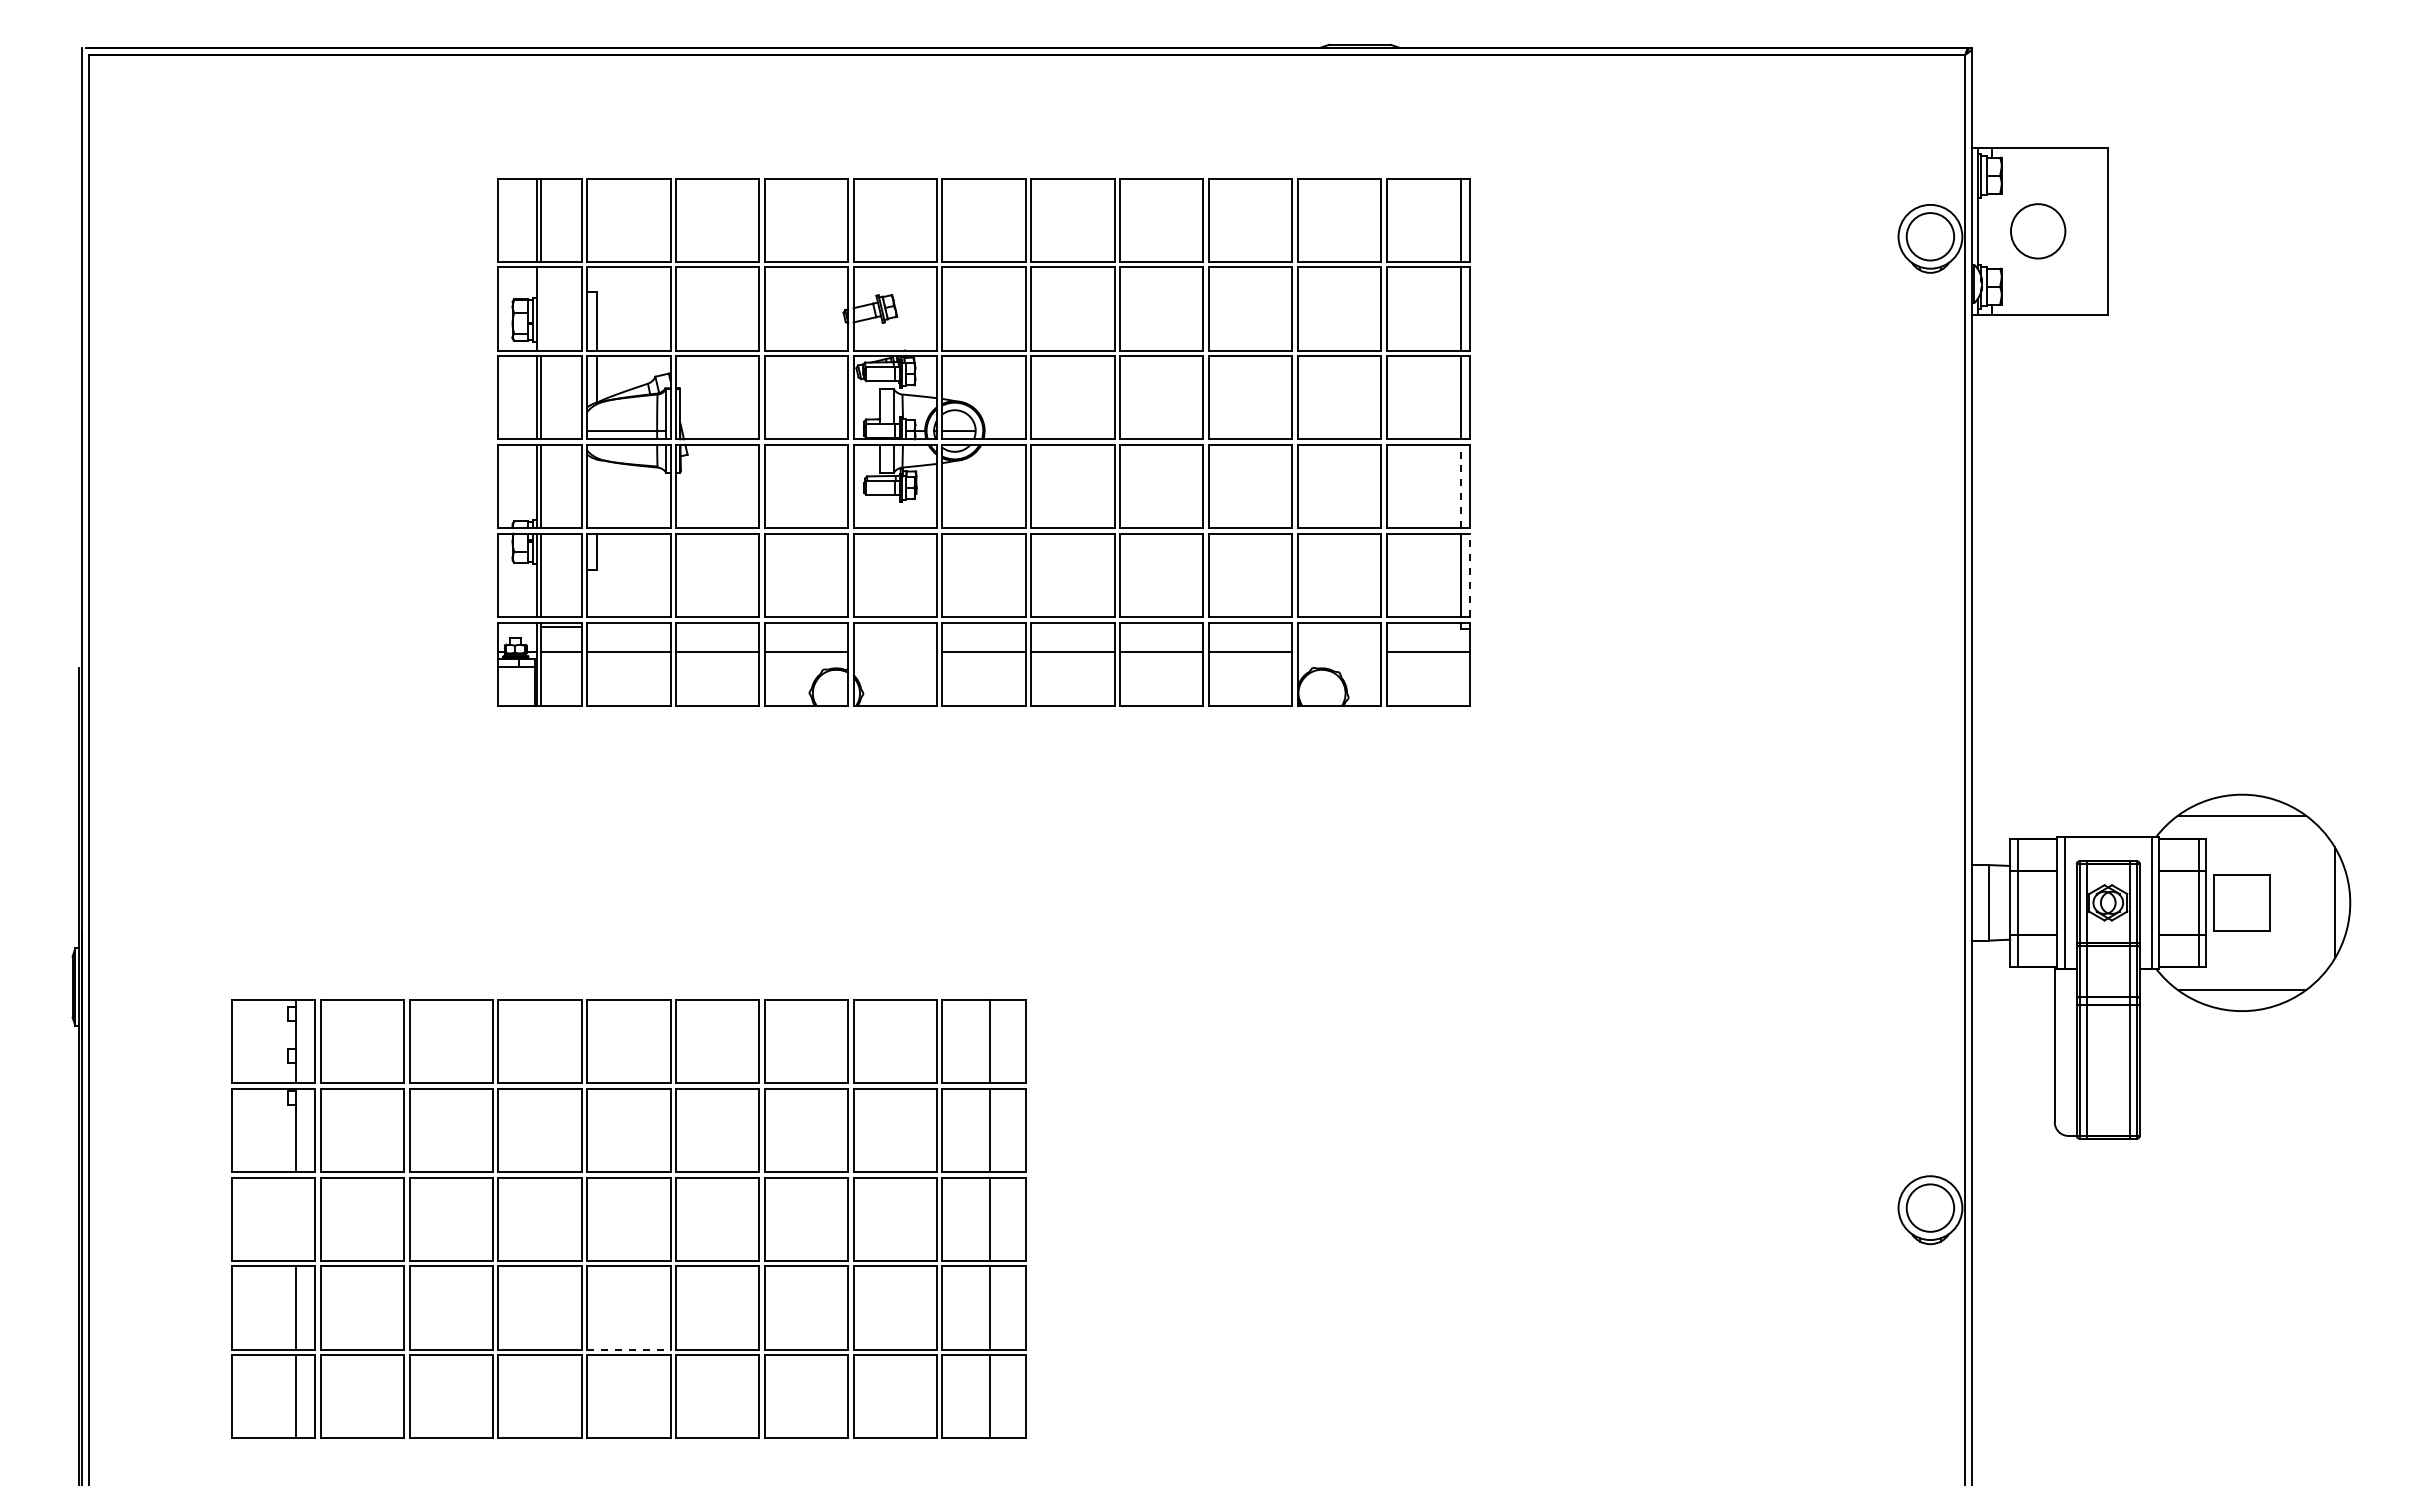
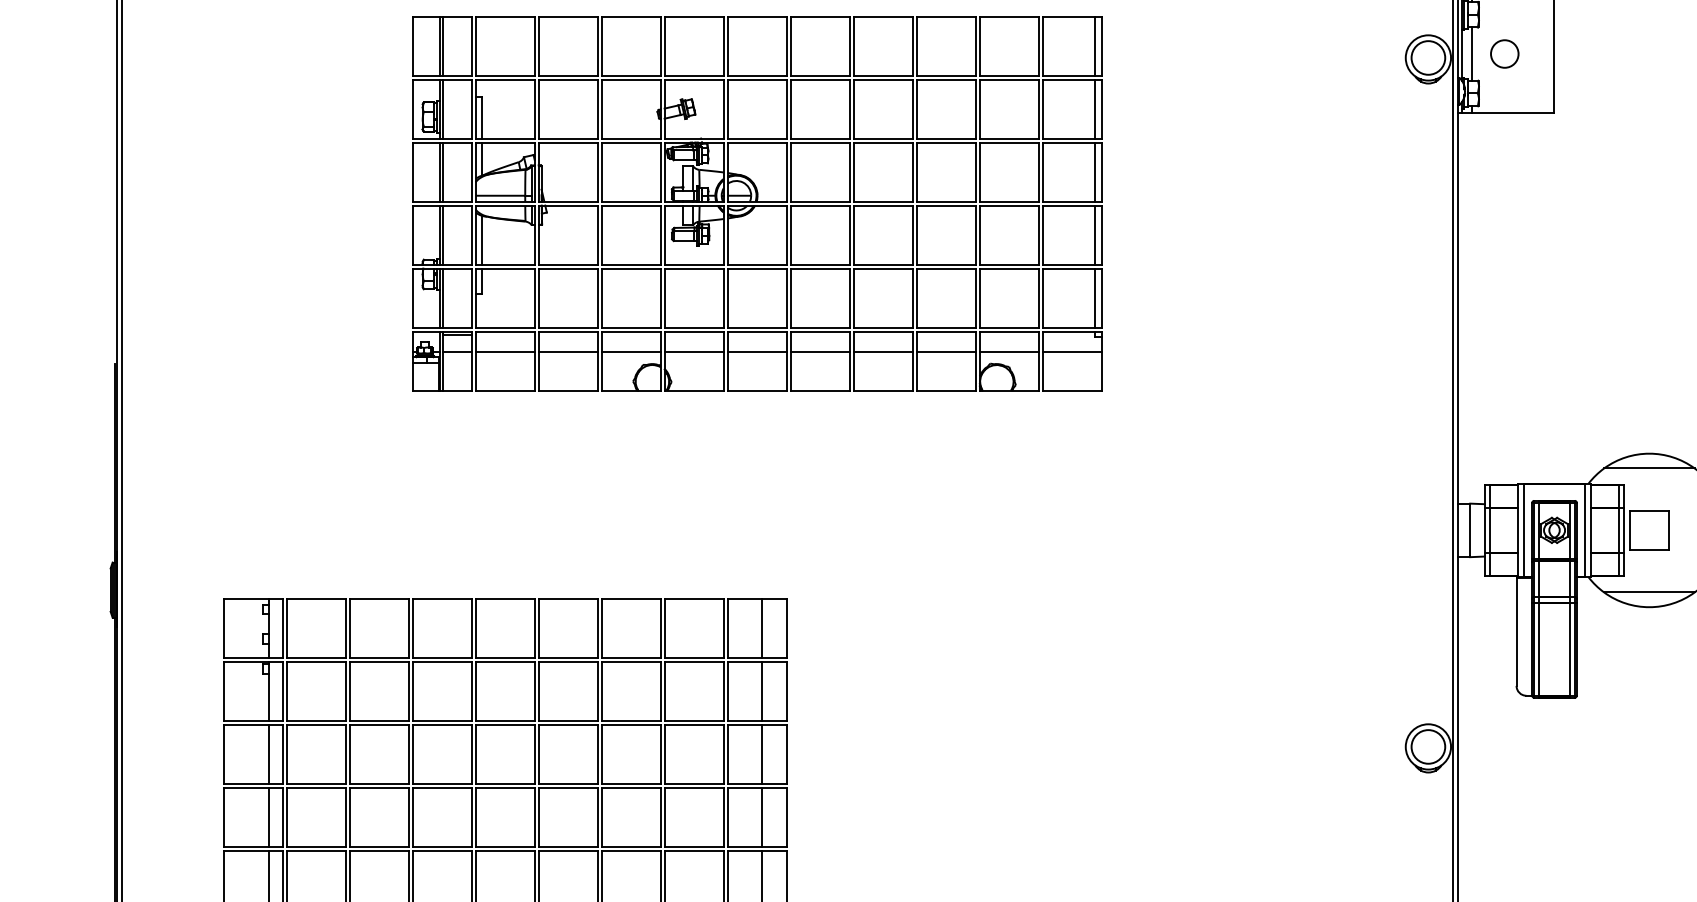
line: (1991, 230) -> (1471, 53), added
circle: (2037, 230) -> (1504, 53), size x0.71
line: (541, 308) -> (443, 108), added
line: (1460, 486) -> (1095, 235), dashed -> solid
line: (596, 493) -> (482, 240), added
line: (1469, 575) -> (1101, 298), dashed -> solid
line: (894, 651) -> (693, 352), added
line: (1338, 651) -> (1008, 352), added
line: (296, 1218) -> (269, 754), added
line: (628, 1349) -> (504, 847), dashed -> solid

